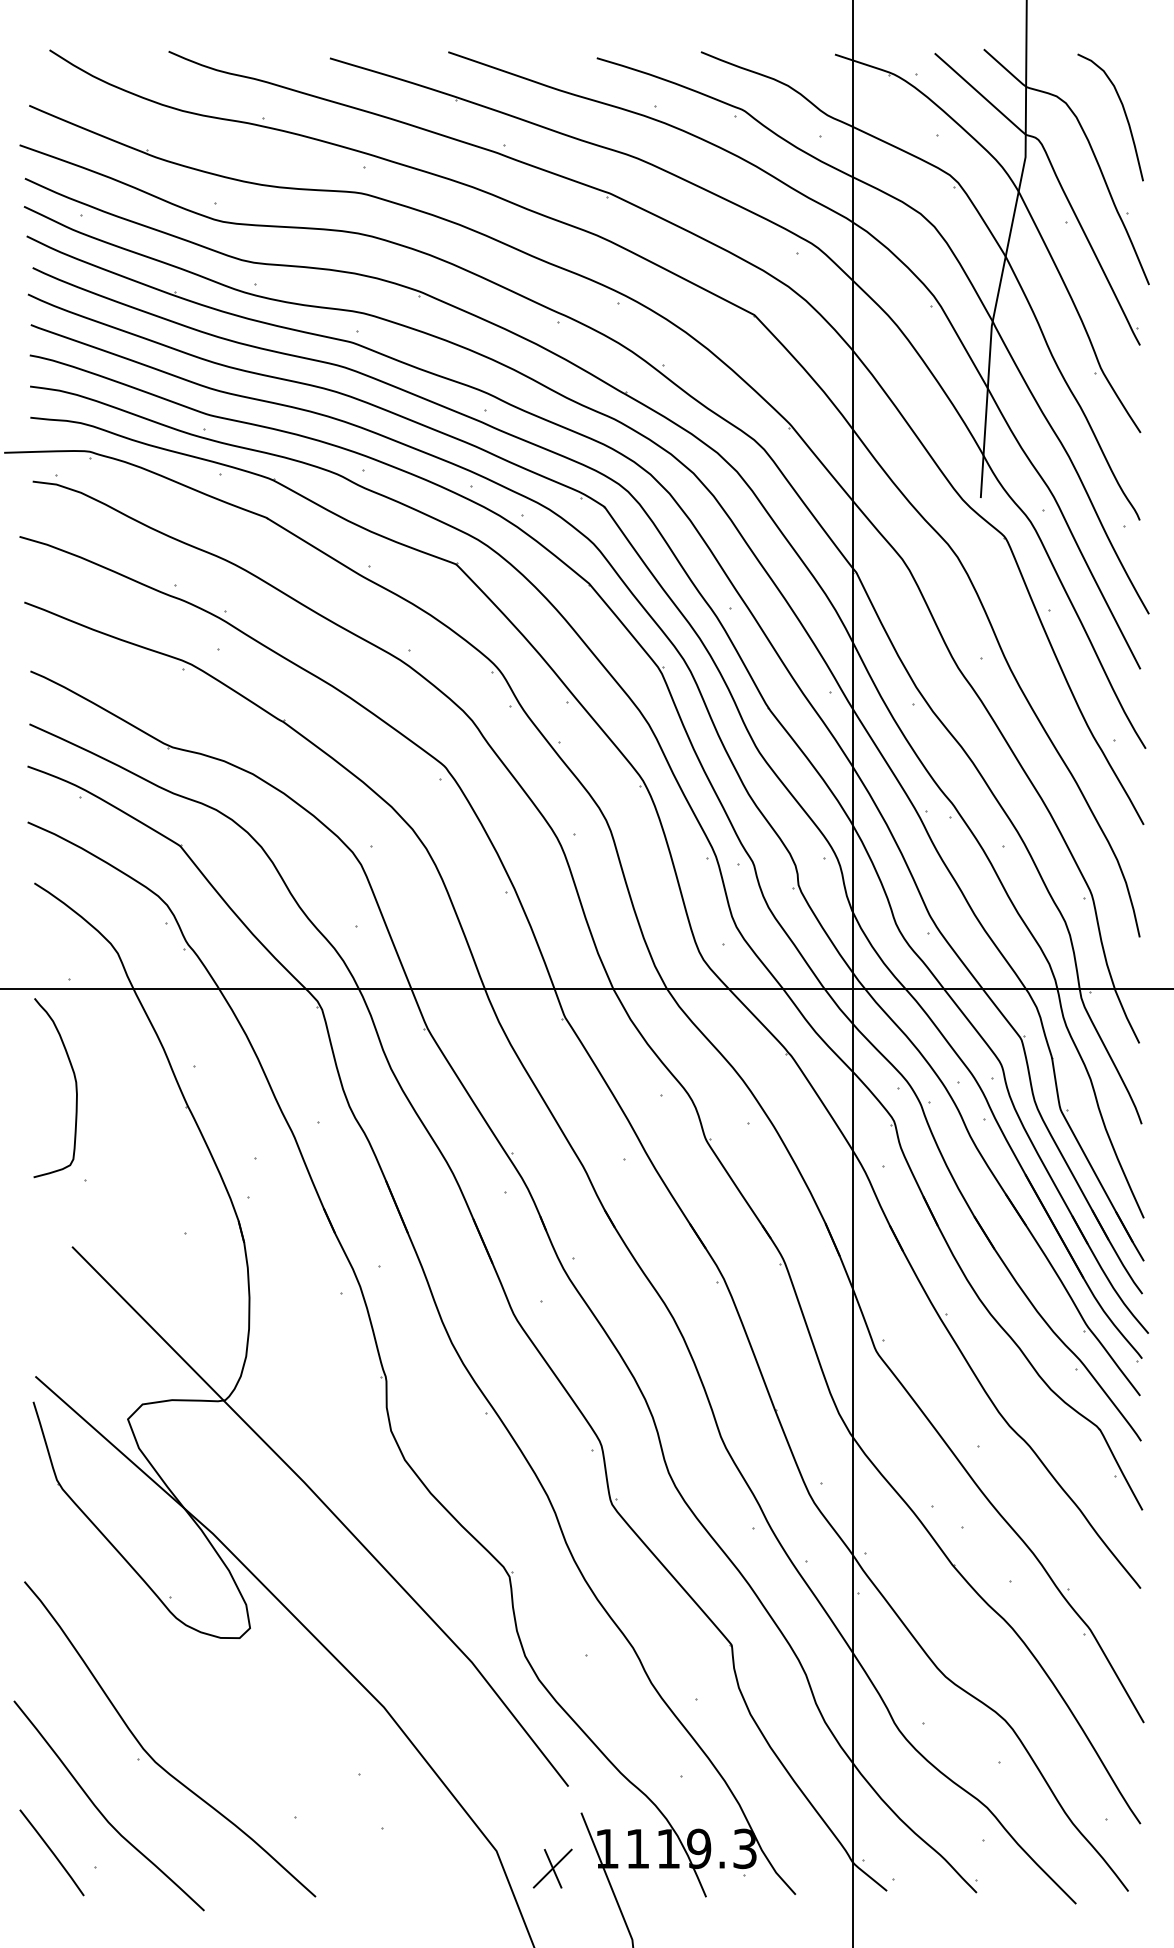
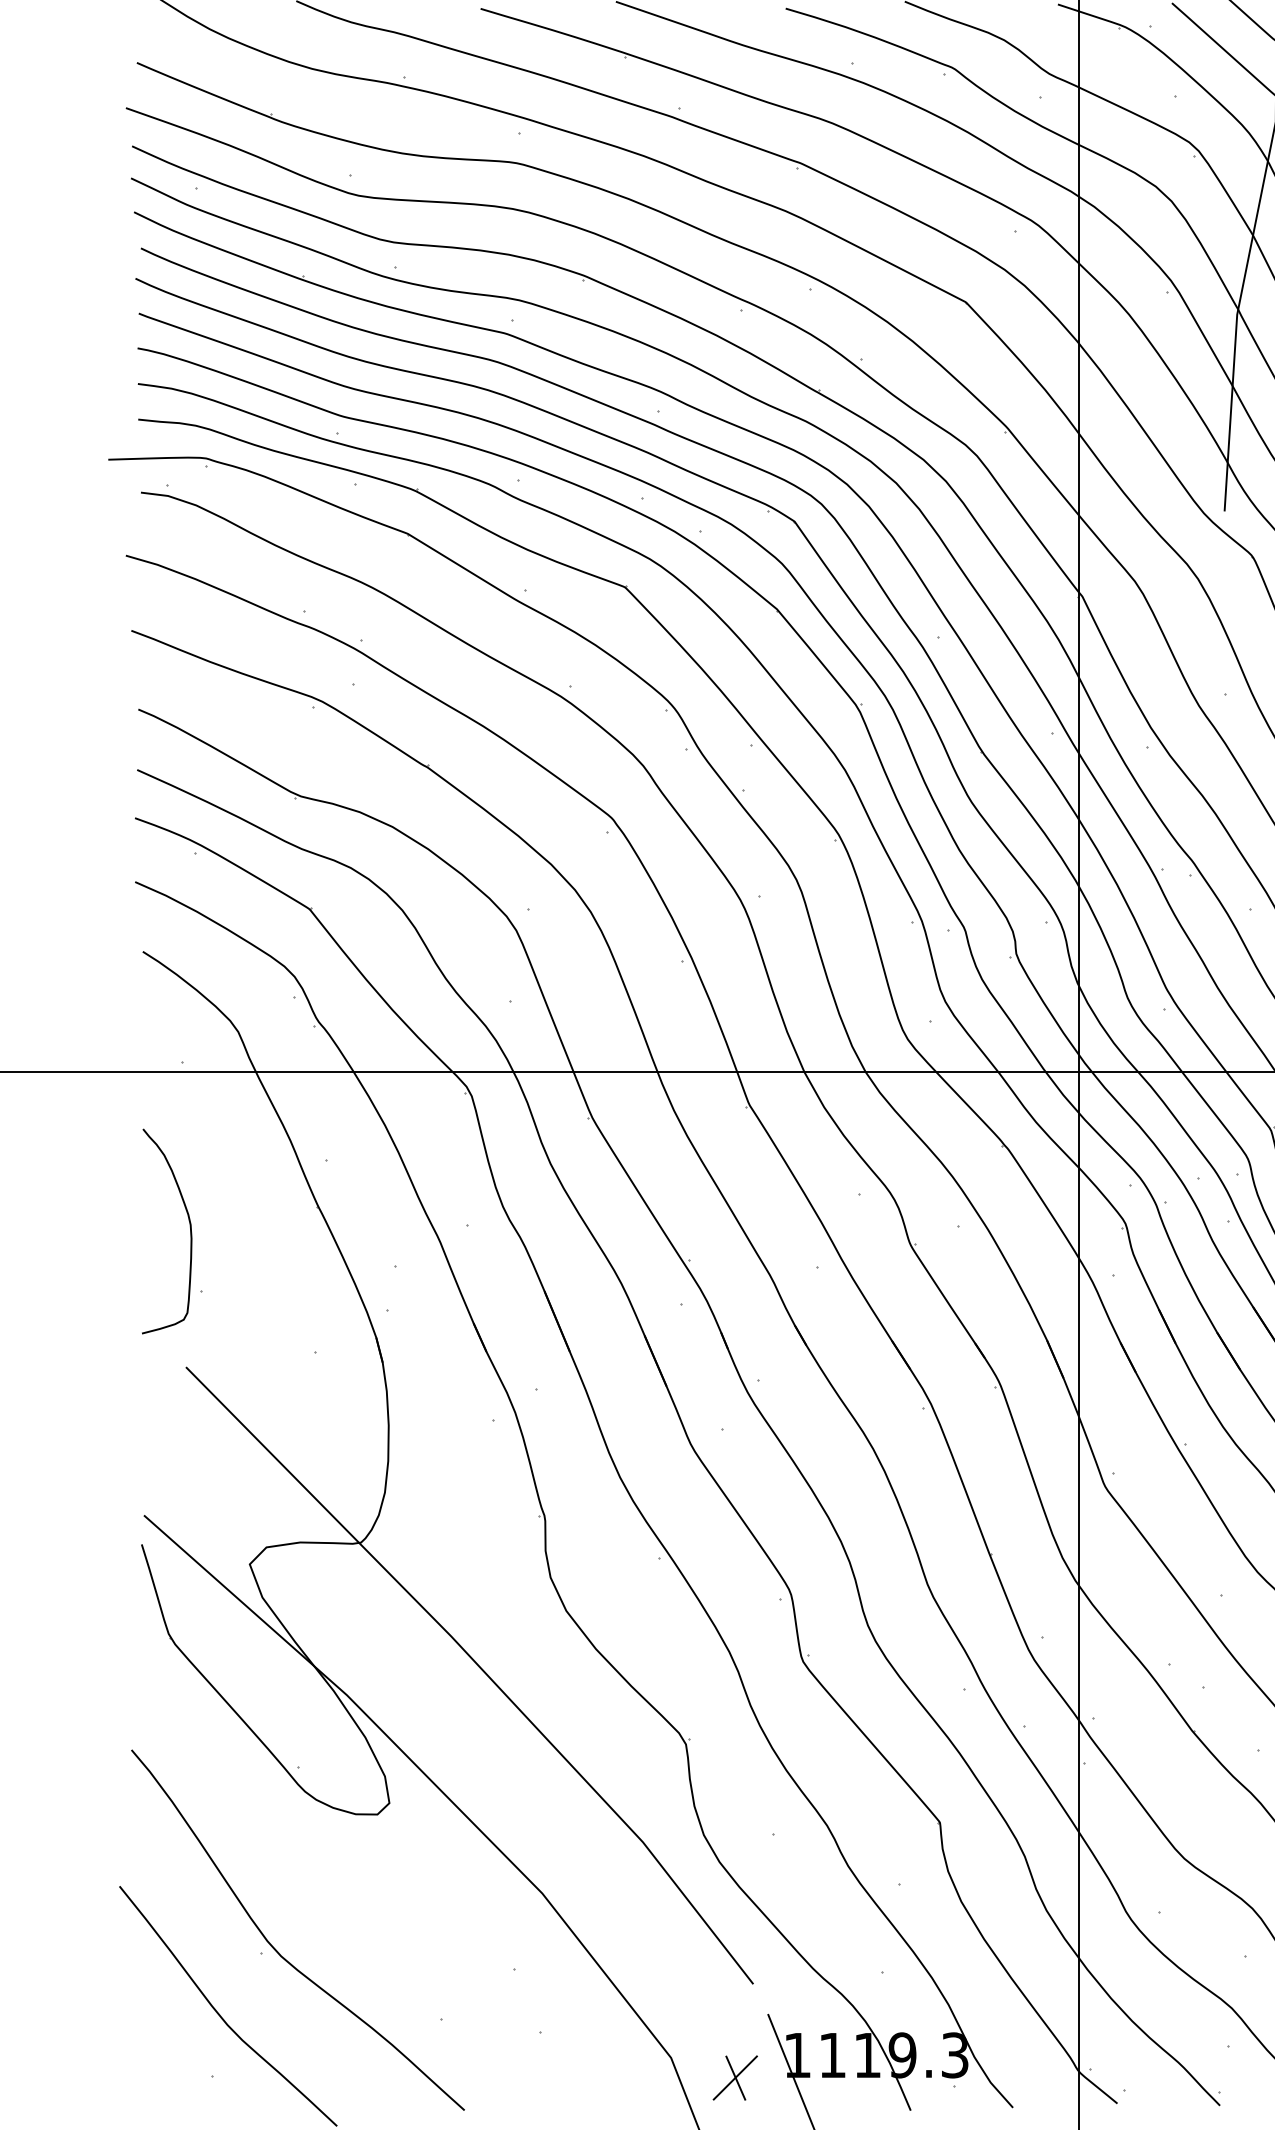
curve: (75, 1088) -> (189, 1232), moved
line: (51, 1852) -> (162, 2059), removed

